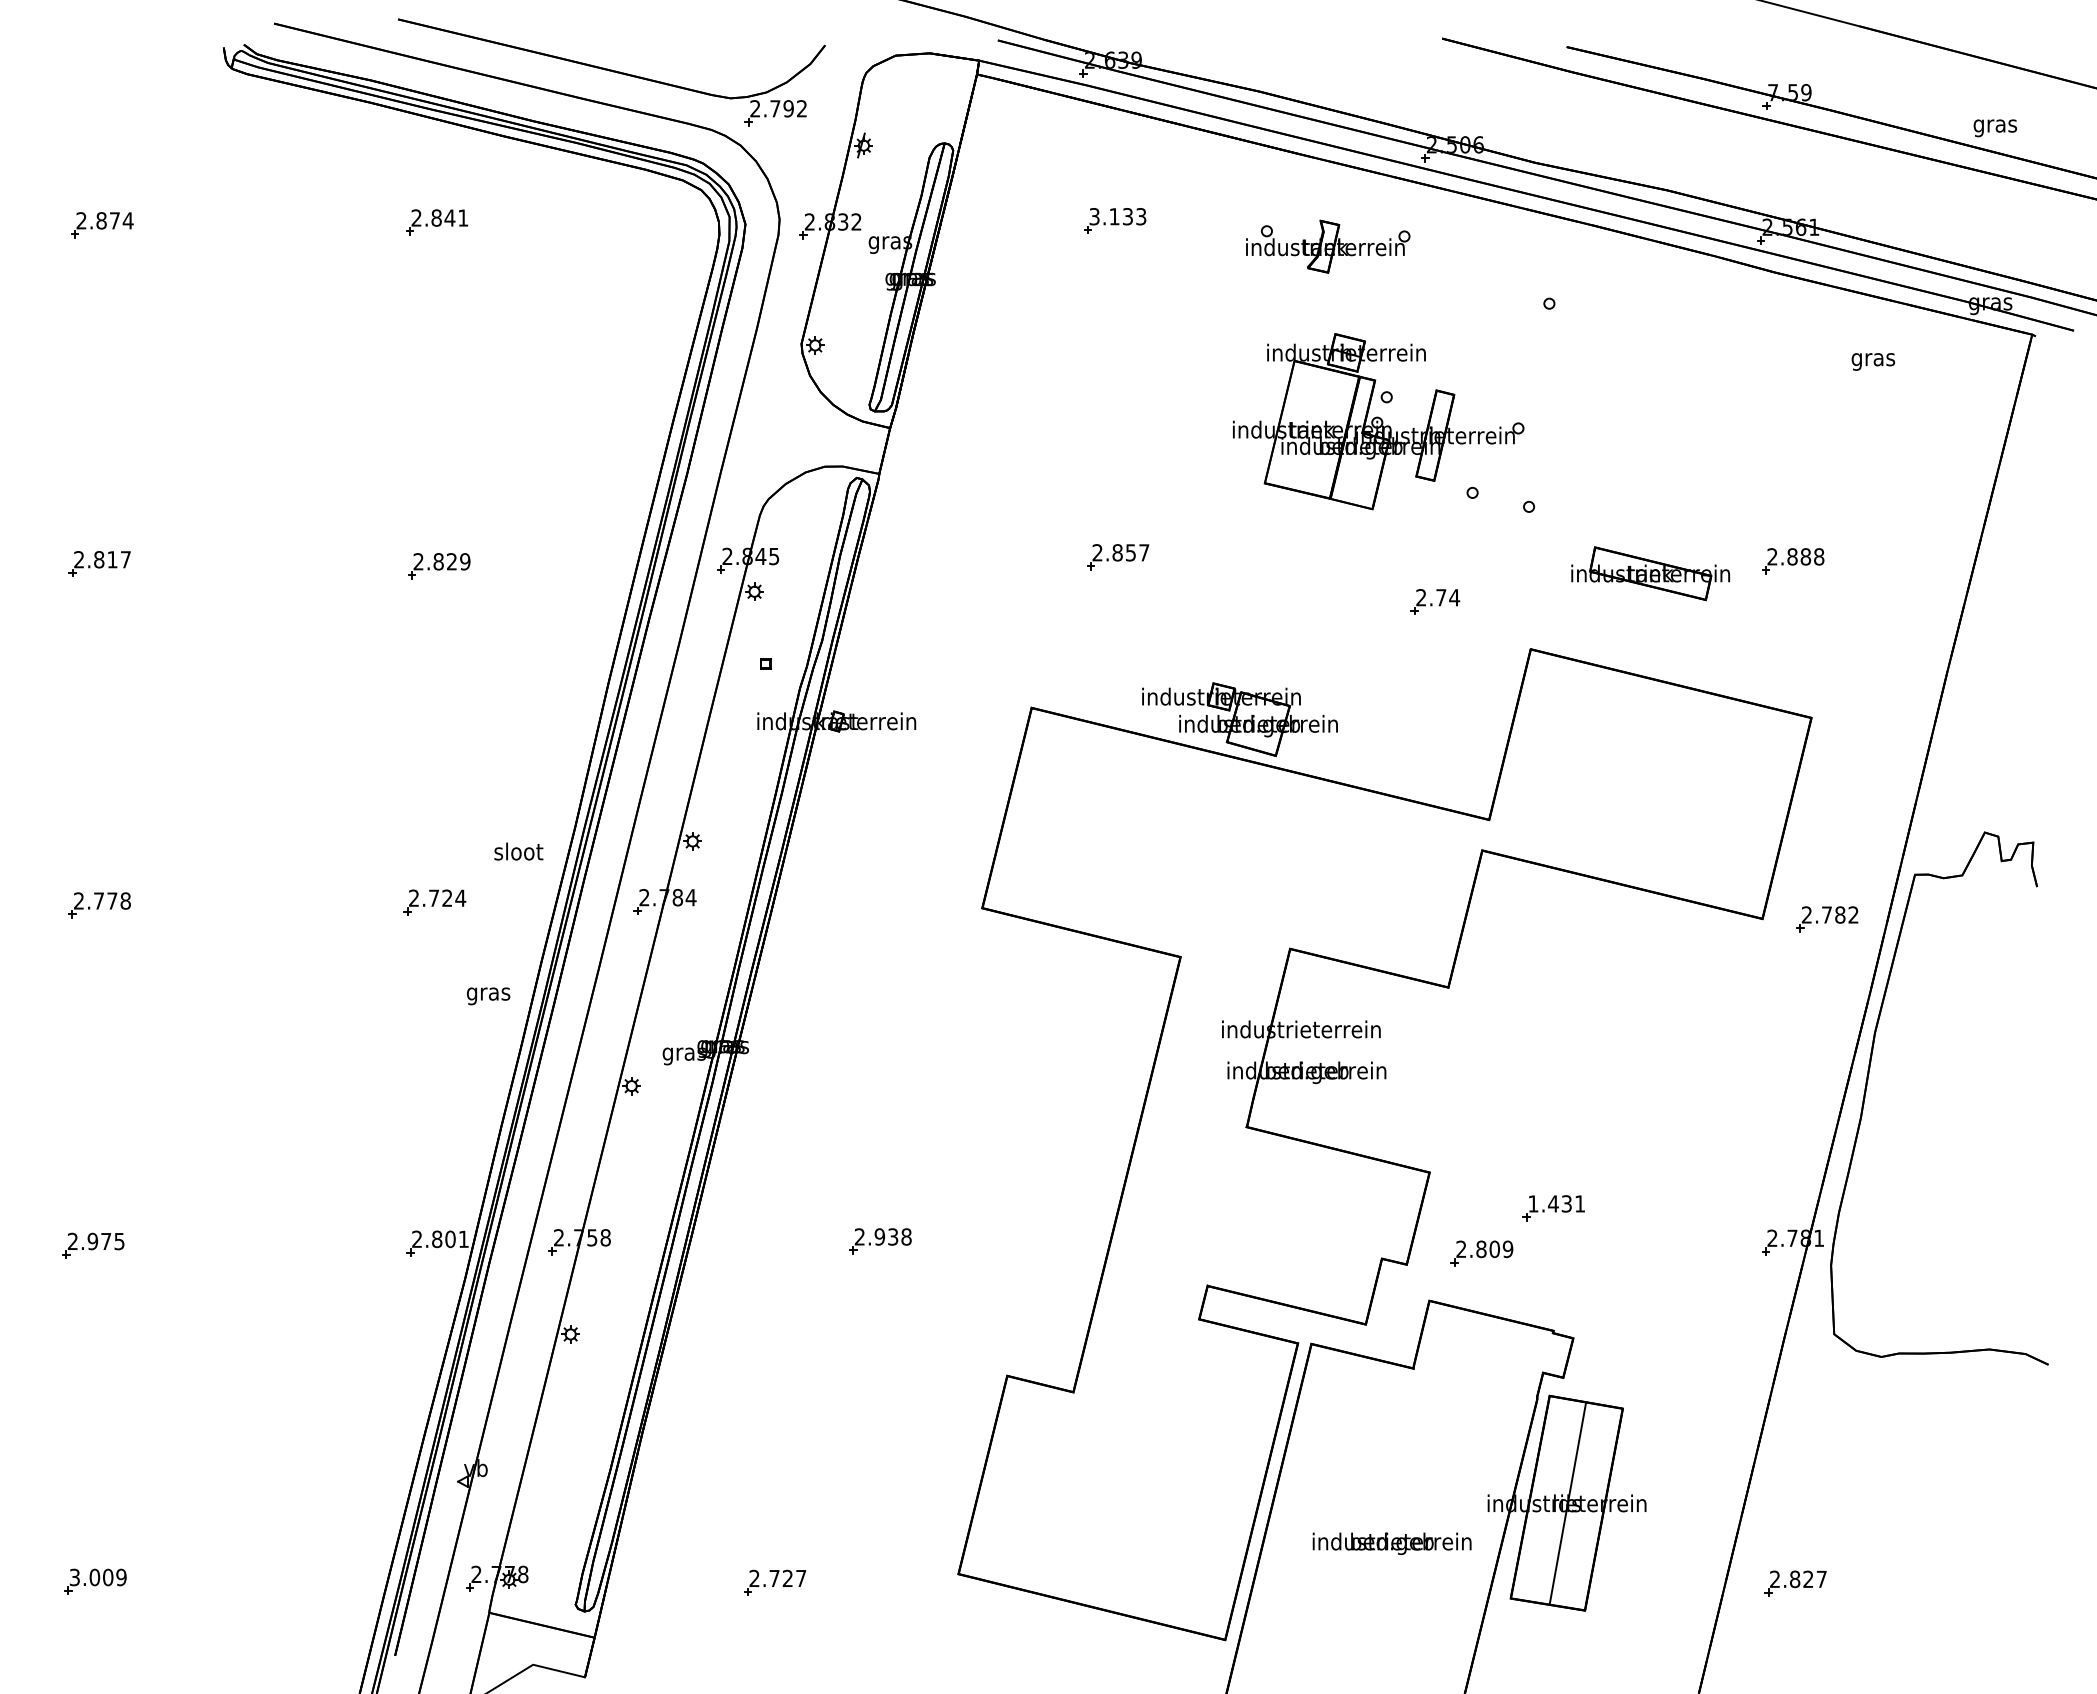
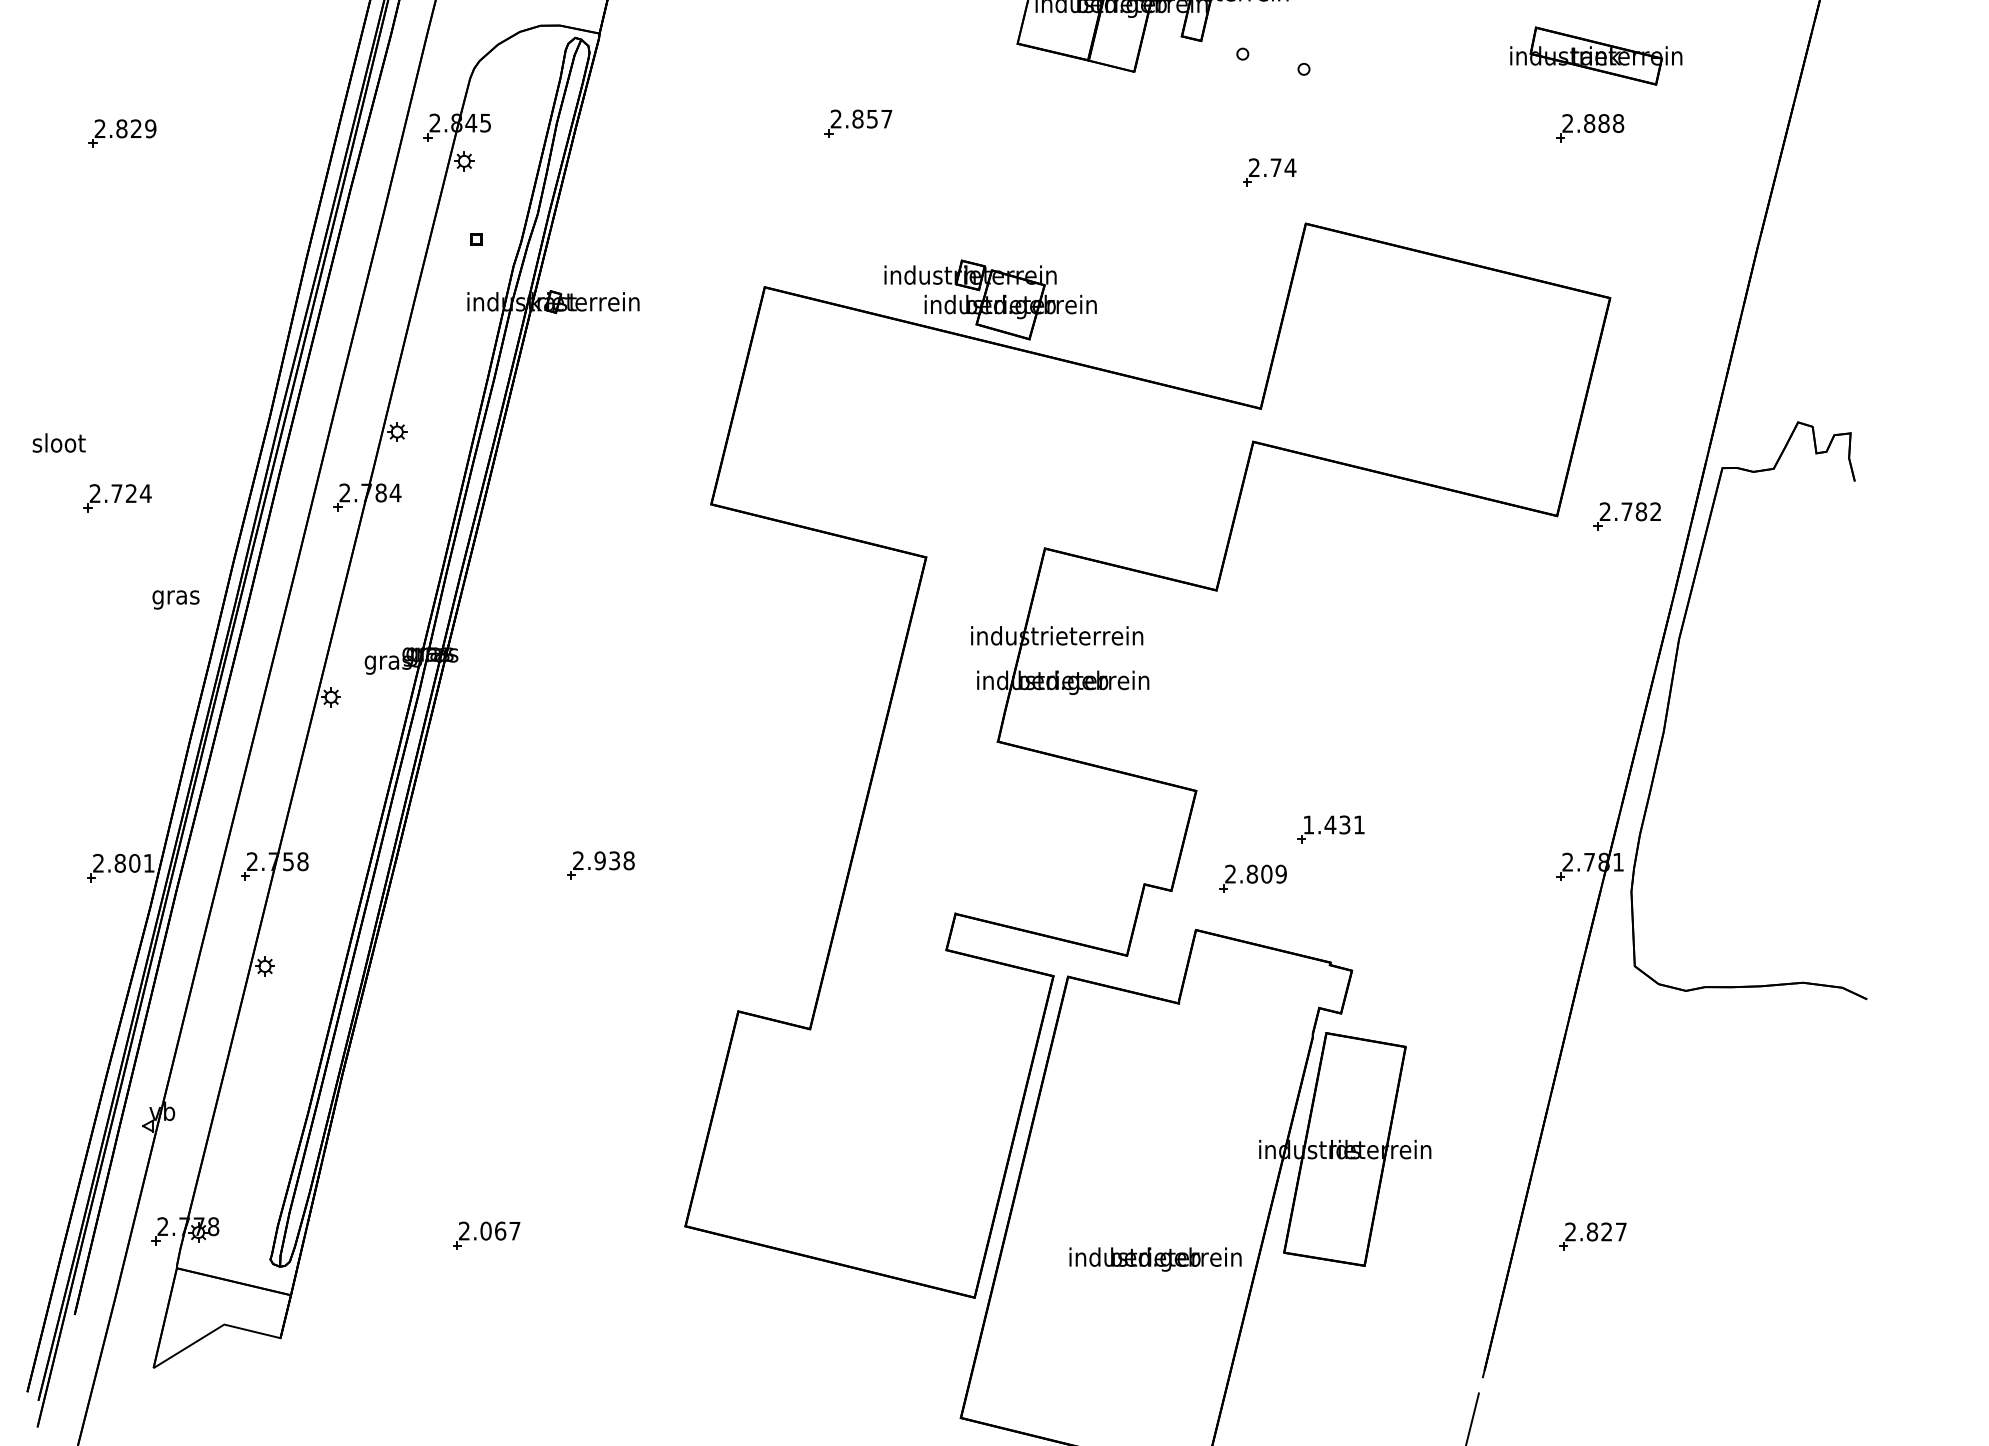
part: (1650, 573) -> (1596, 55), moved
part: (1435, 601) -> (1269, 171), moved
text: (518, 851) -> (58, 442), moved
line: (1567, 1503) -> (1345, 1149), removed
text: (1391, 1543) -> (1154, 1259), moved
text: (781, 1578) -> (493, 1231), 2.727 -> 2.067

